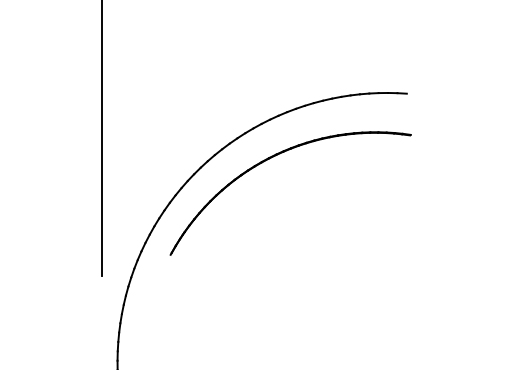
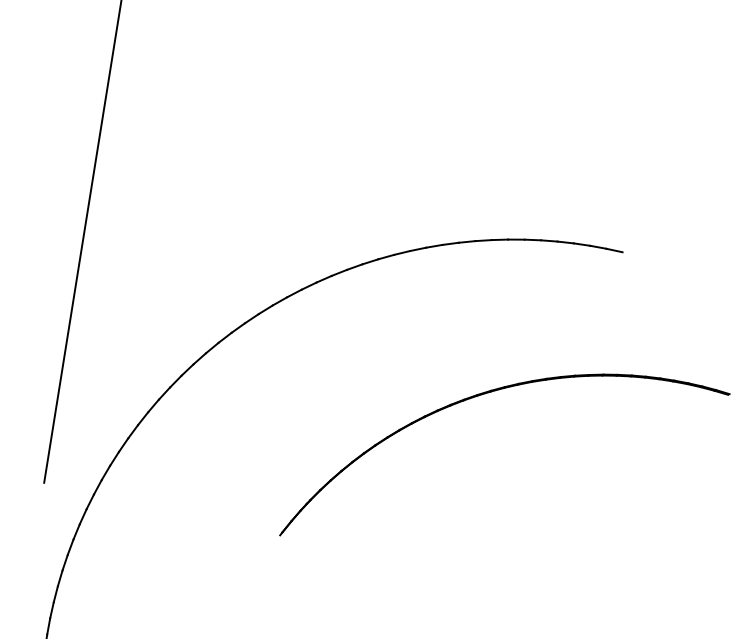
part: (273, 157) -> (485, 395), moved

